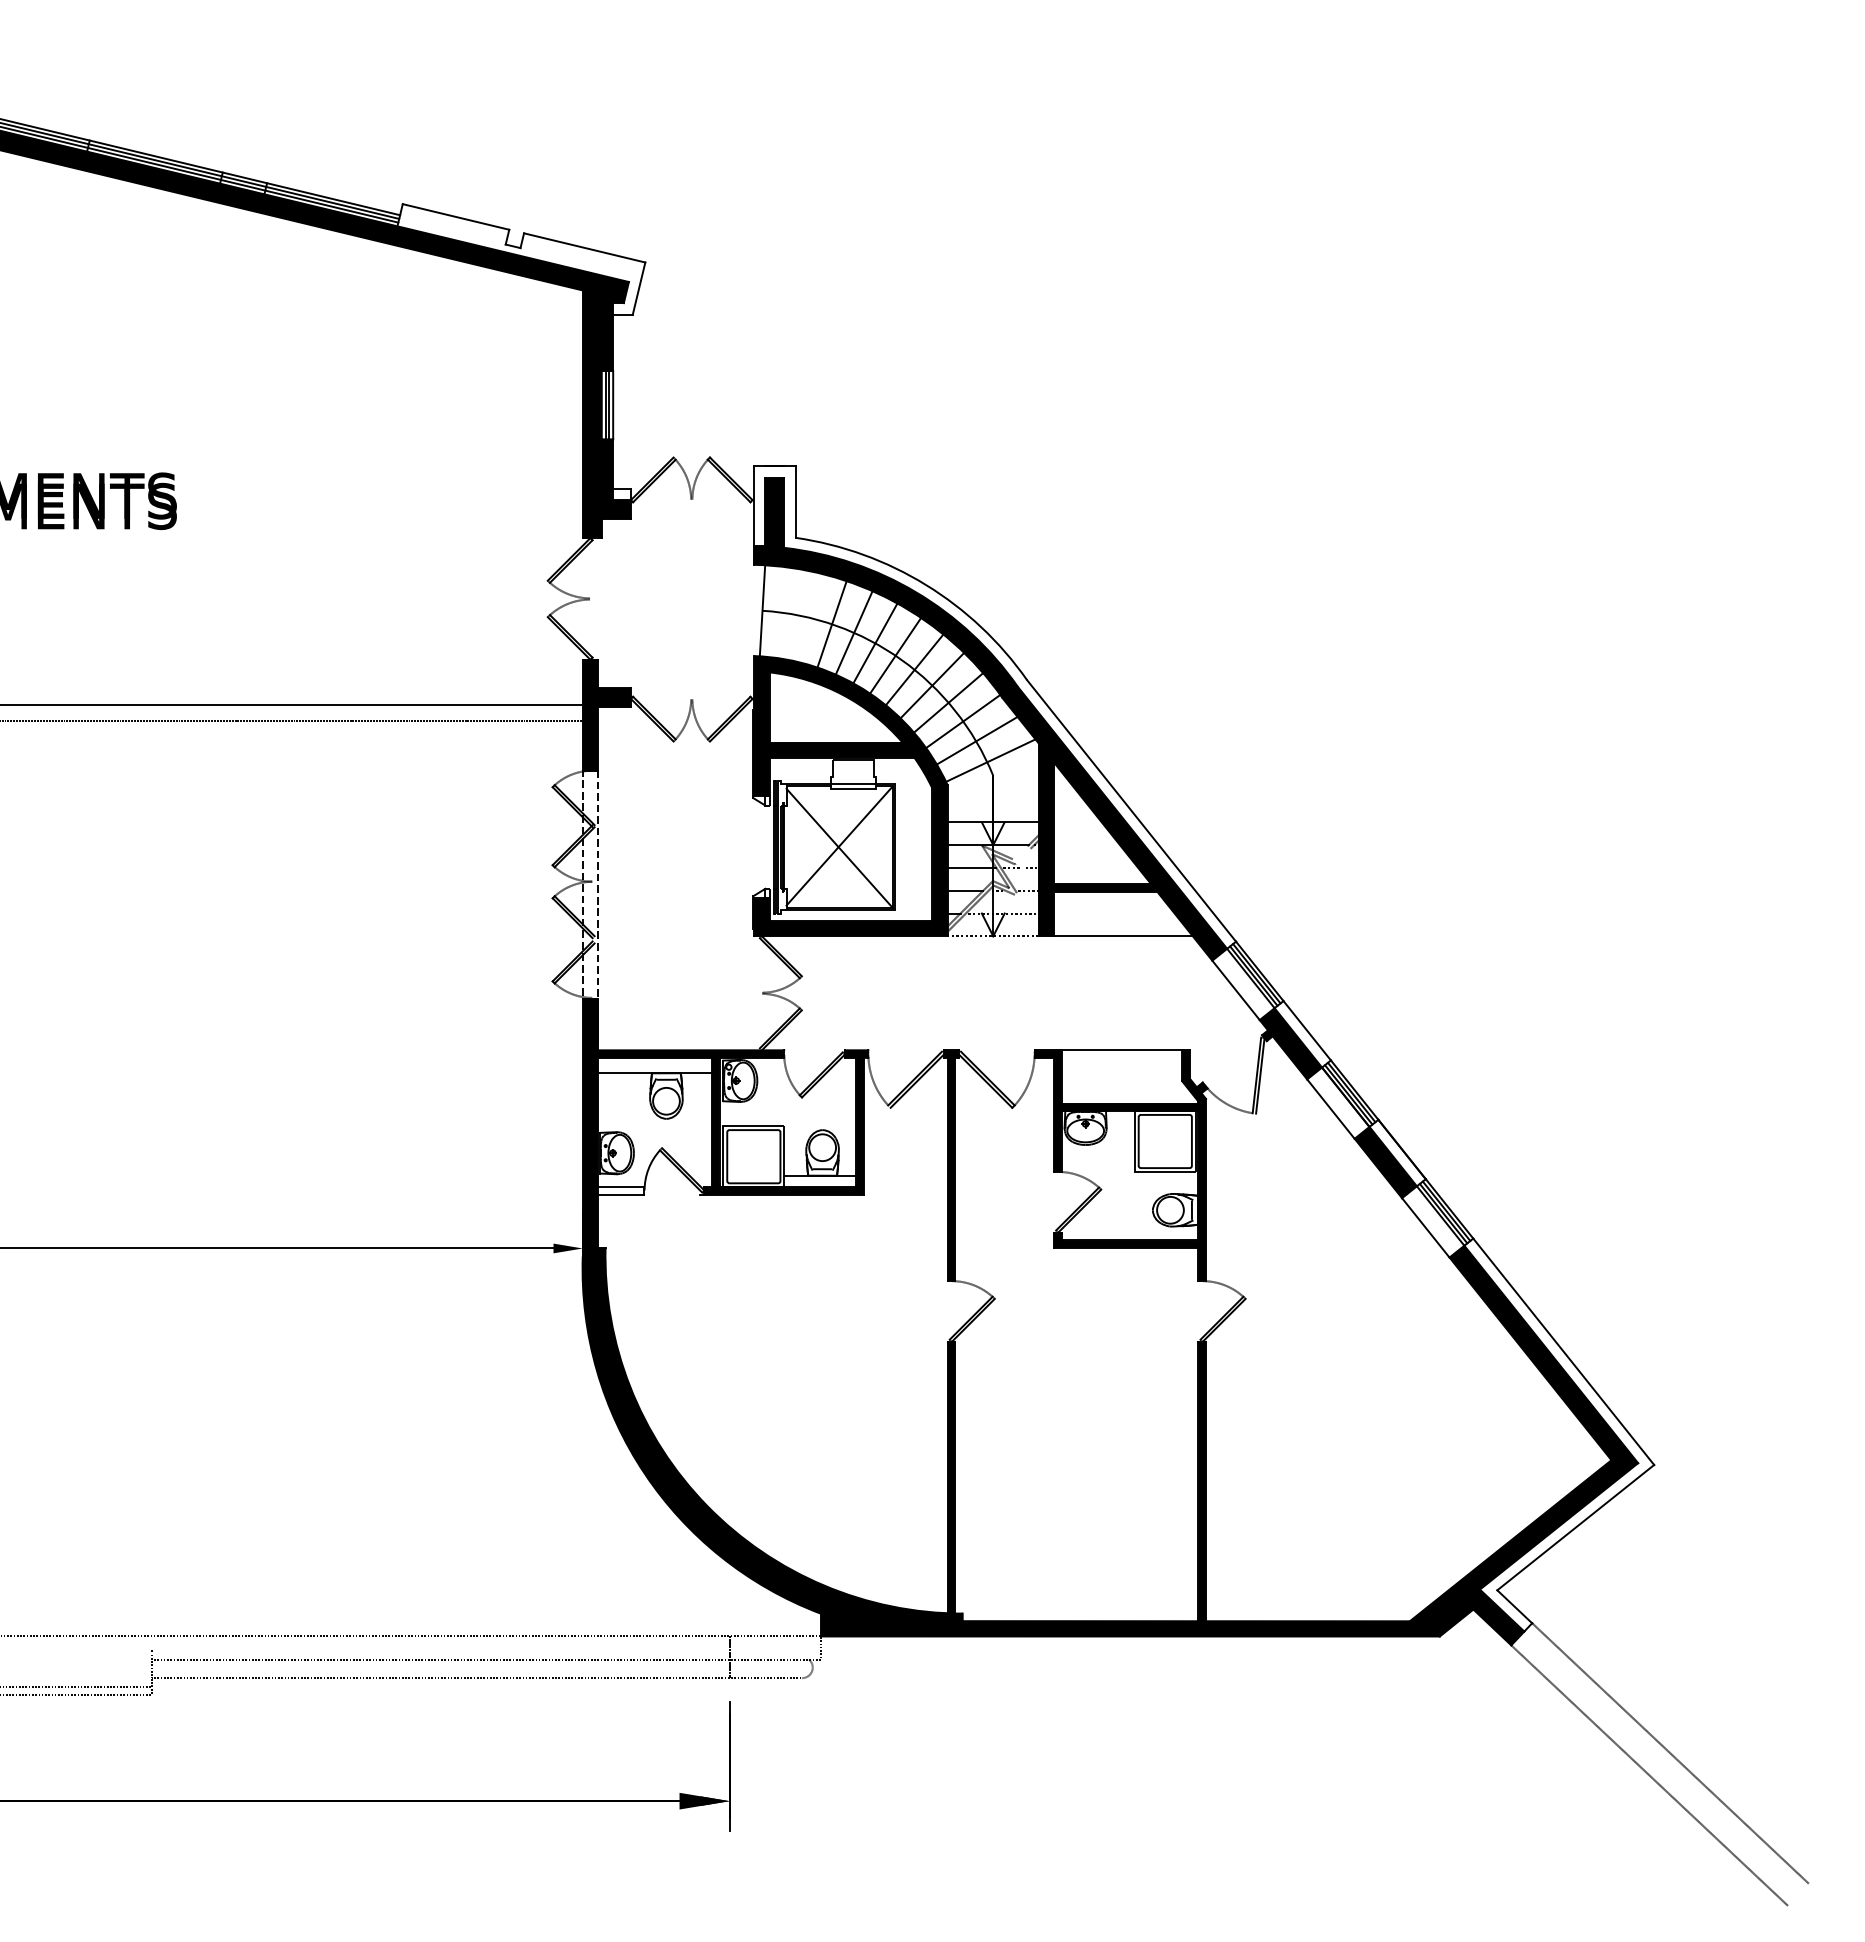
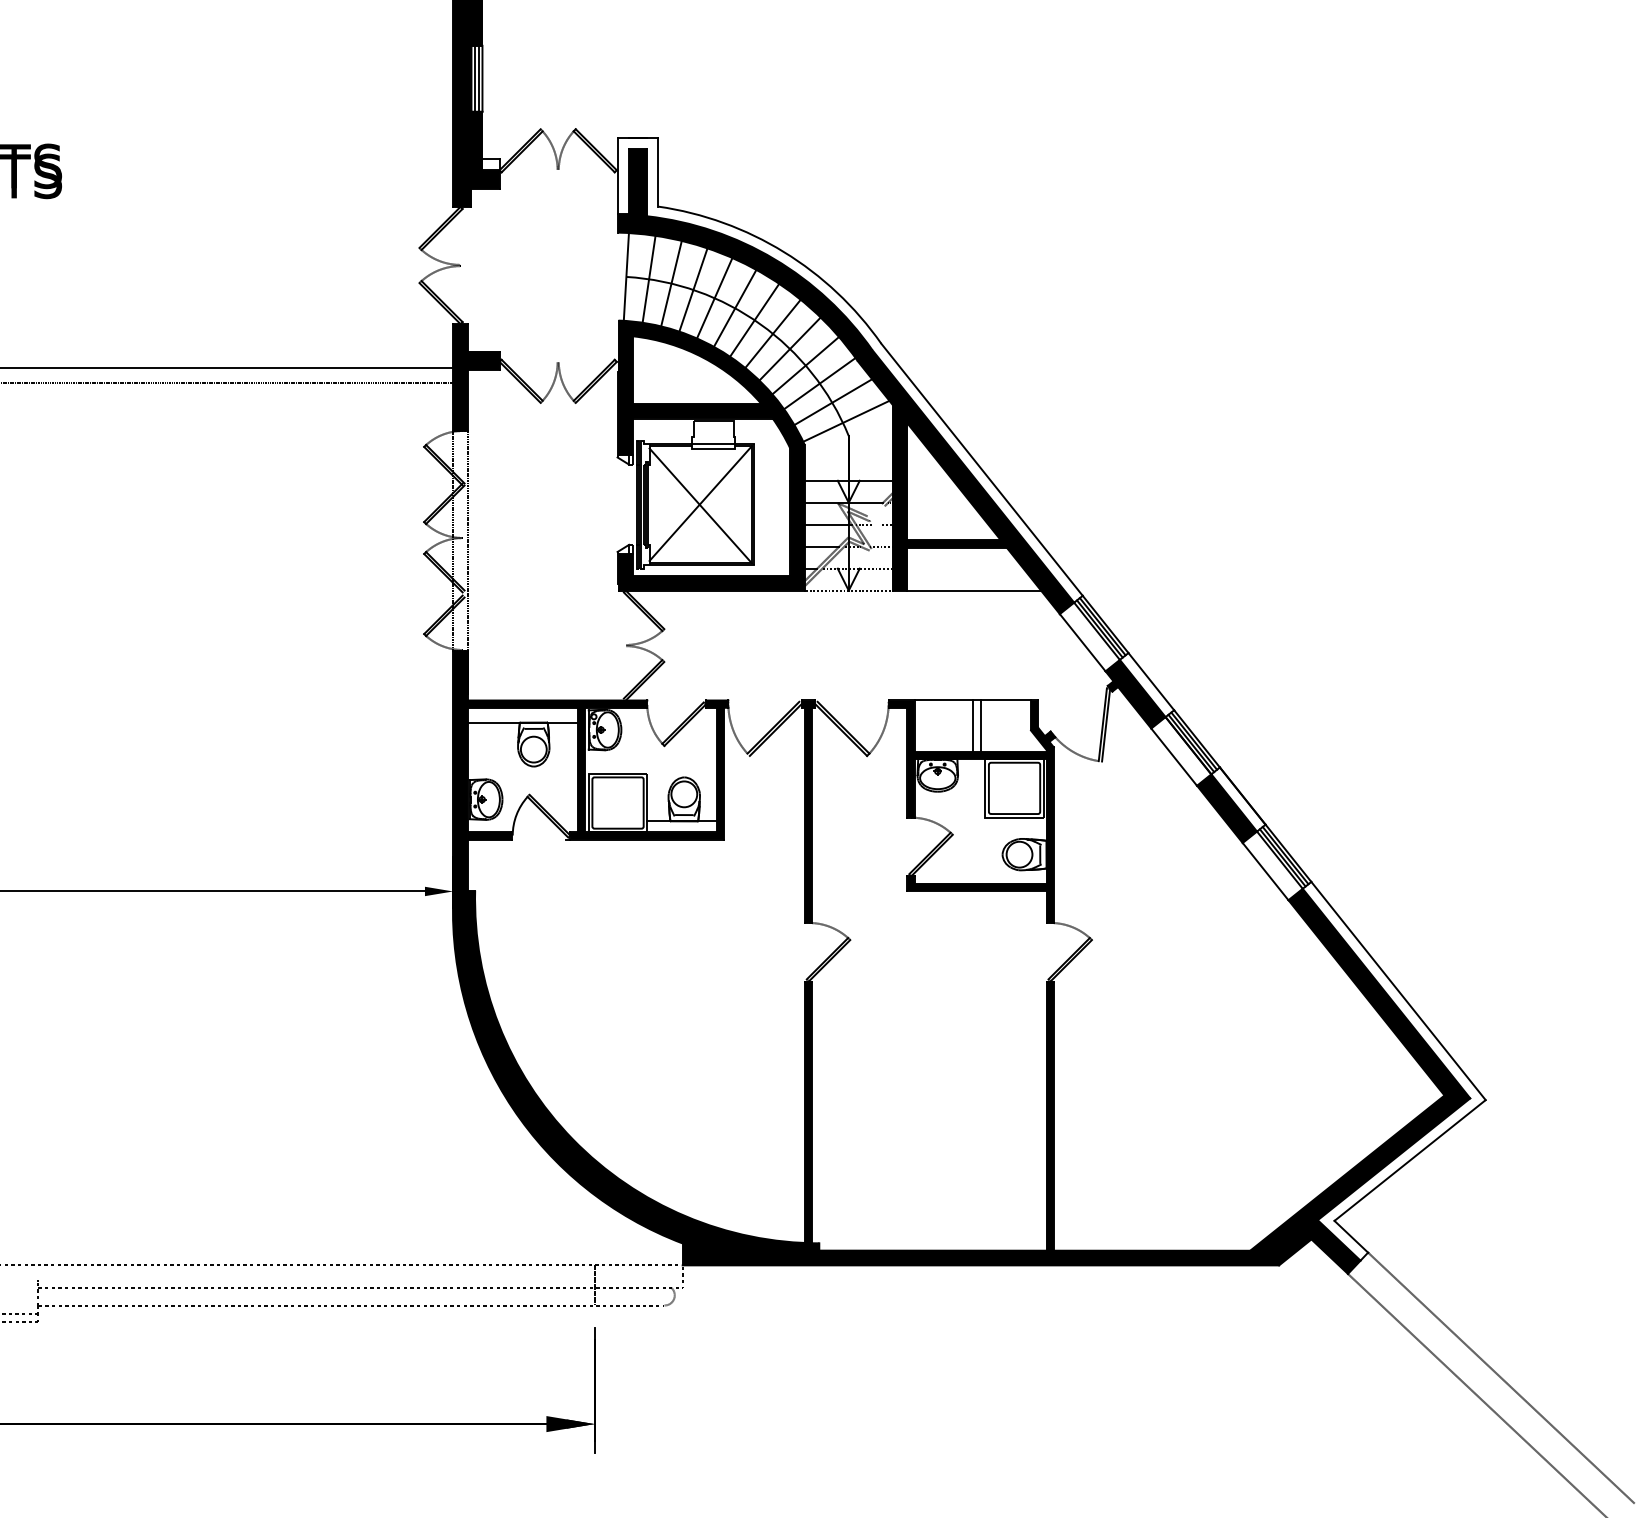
line: (785, 613) -> (648, 279), added
line: (809, 617) -> (671, 283), added
line: (1122, 1076) -> (973, 725), added
line: (1130, 1076) -> (981, 725), added
fill: (620, 1190) -> (489, 835), added

